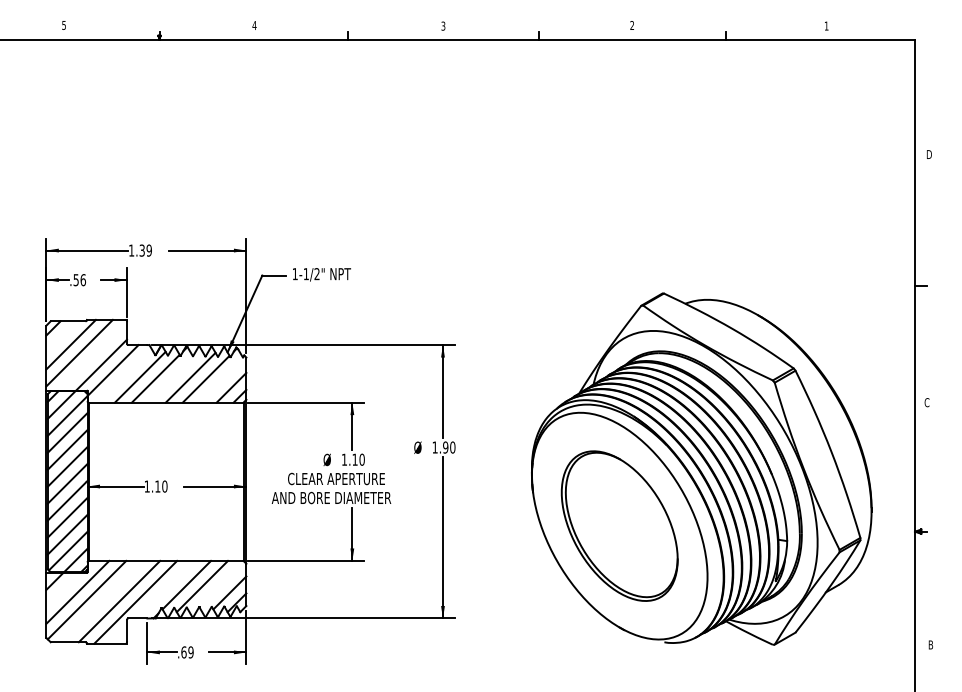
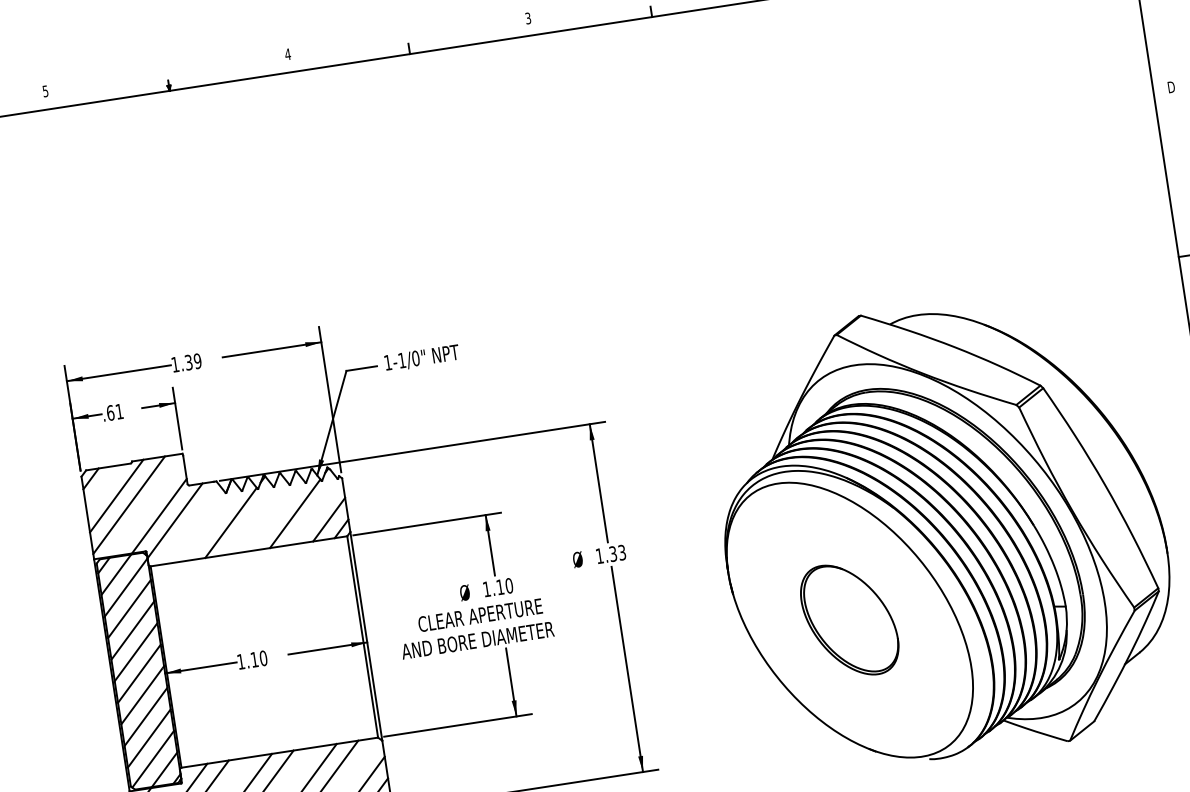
text: (316, 274) -> (415, 359), 1-1/2" -> 1-1/0"
text: (79, 280) -> (114, 412), .56 -> .61
line: (139, 376) -> (209, 523), removed
line: (190, 377) -> (274, 514), removed
text: (449, 447) -> (618, 553), 1.90 -> 1.33
part: (619, 525) -> (849, 619), size x0.6

